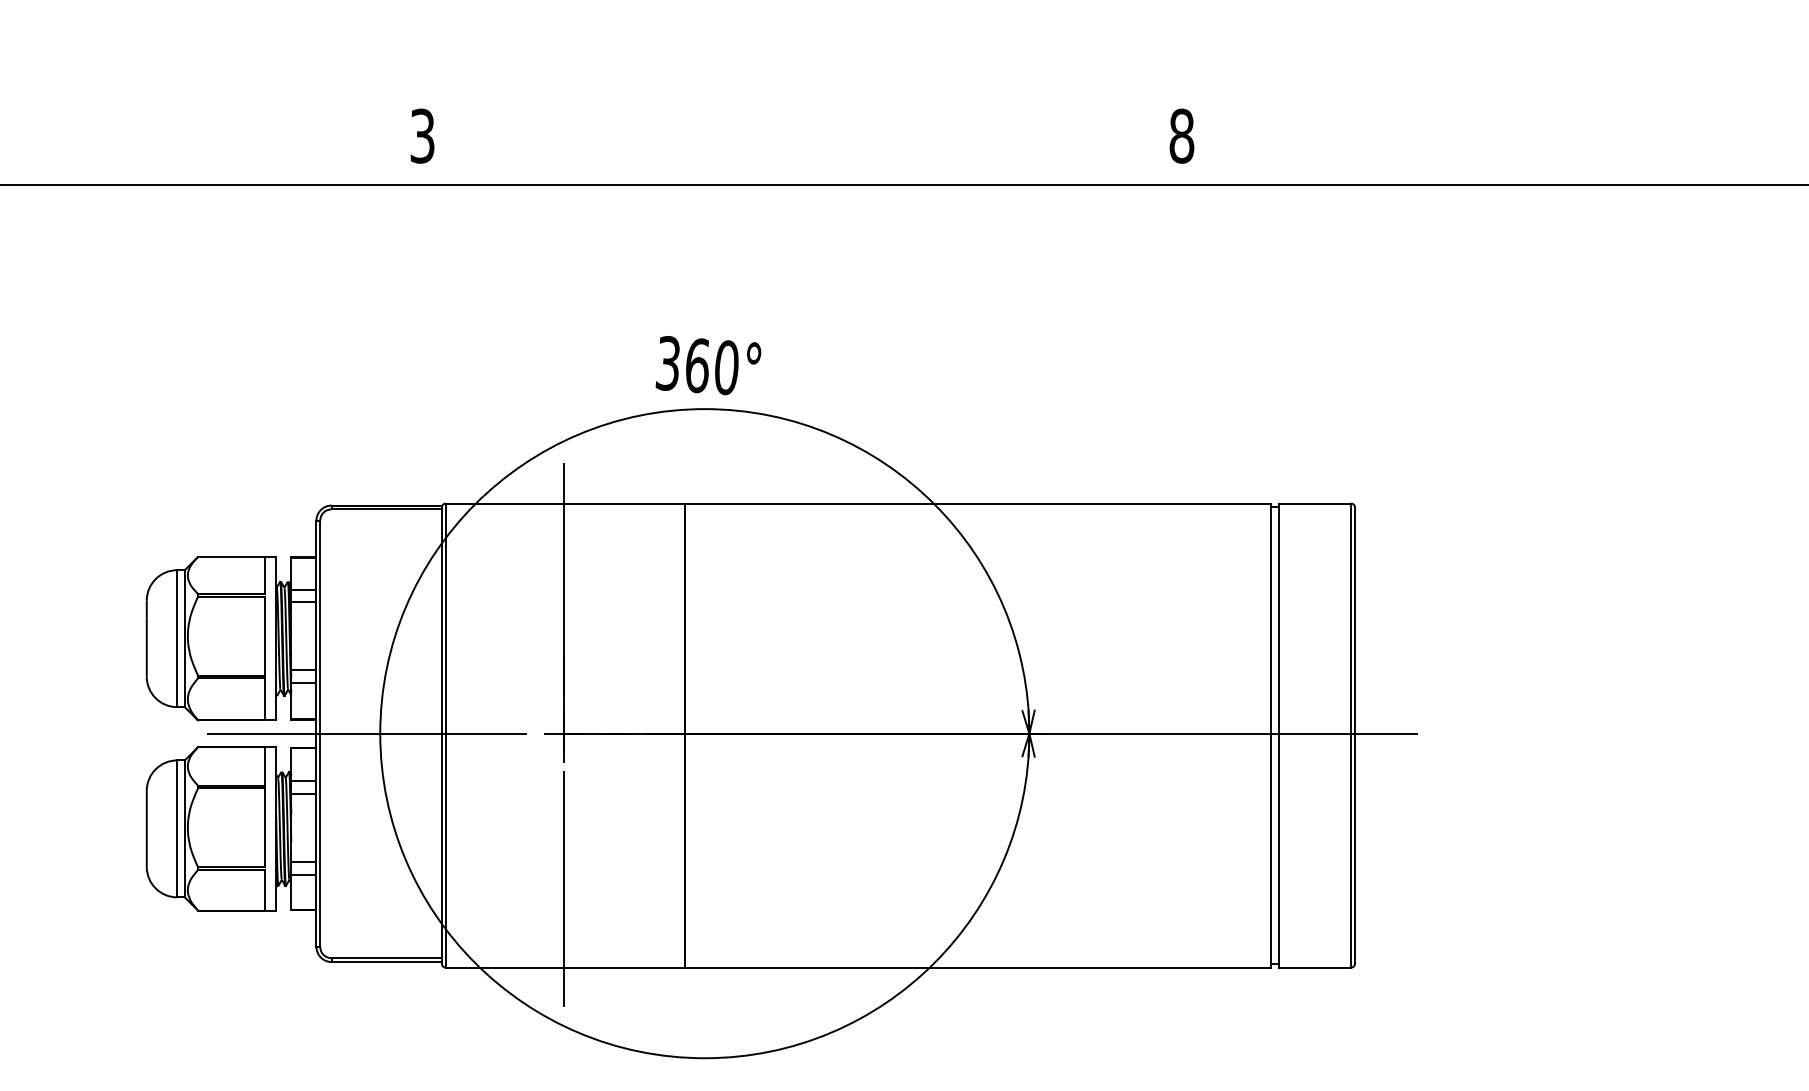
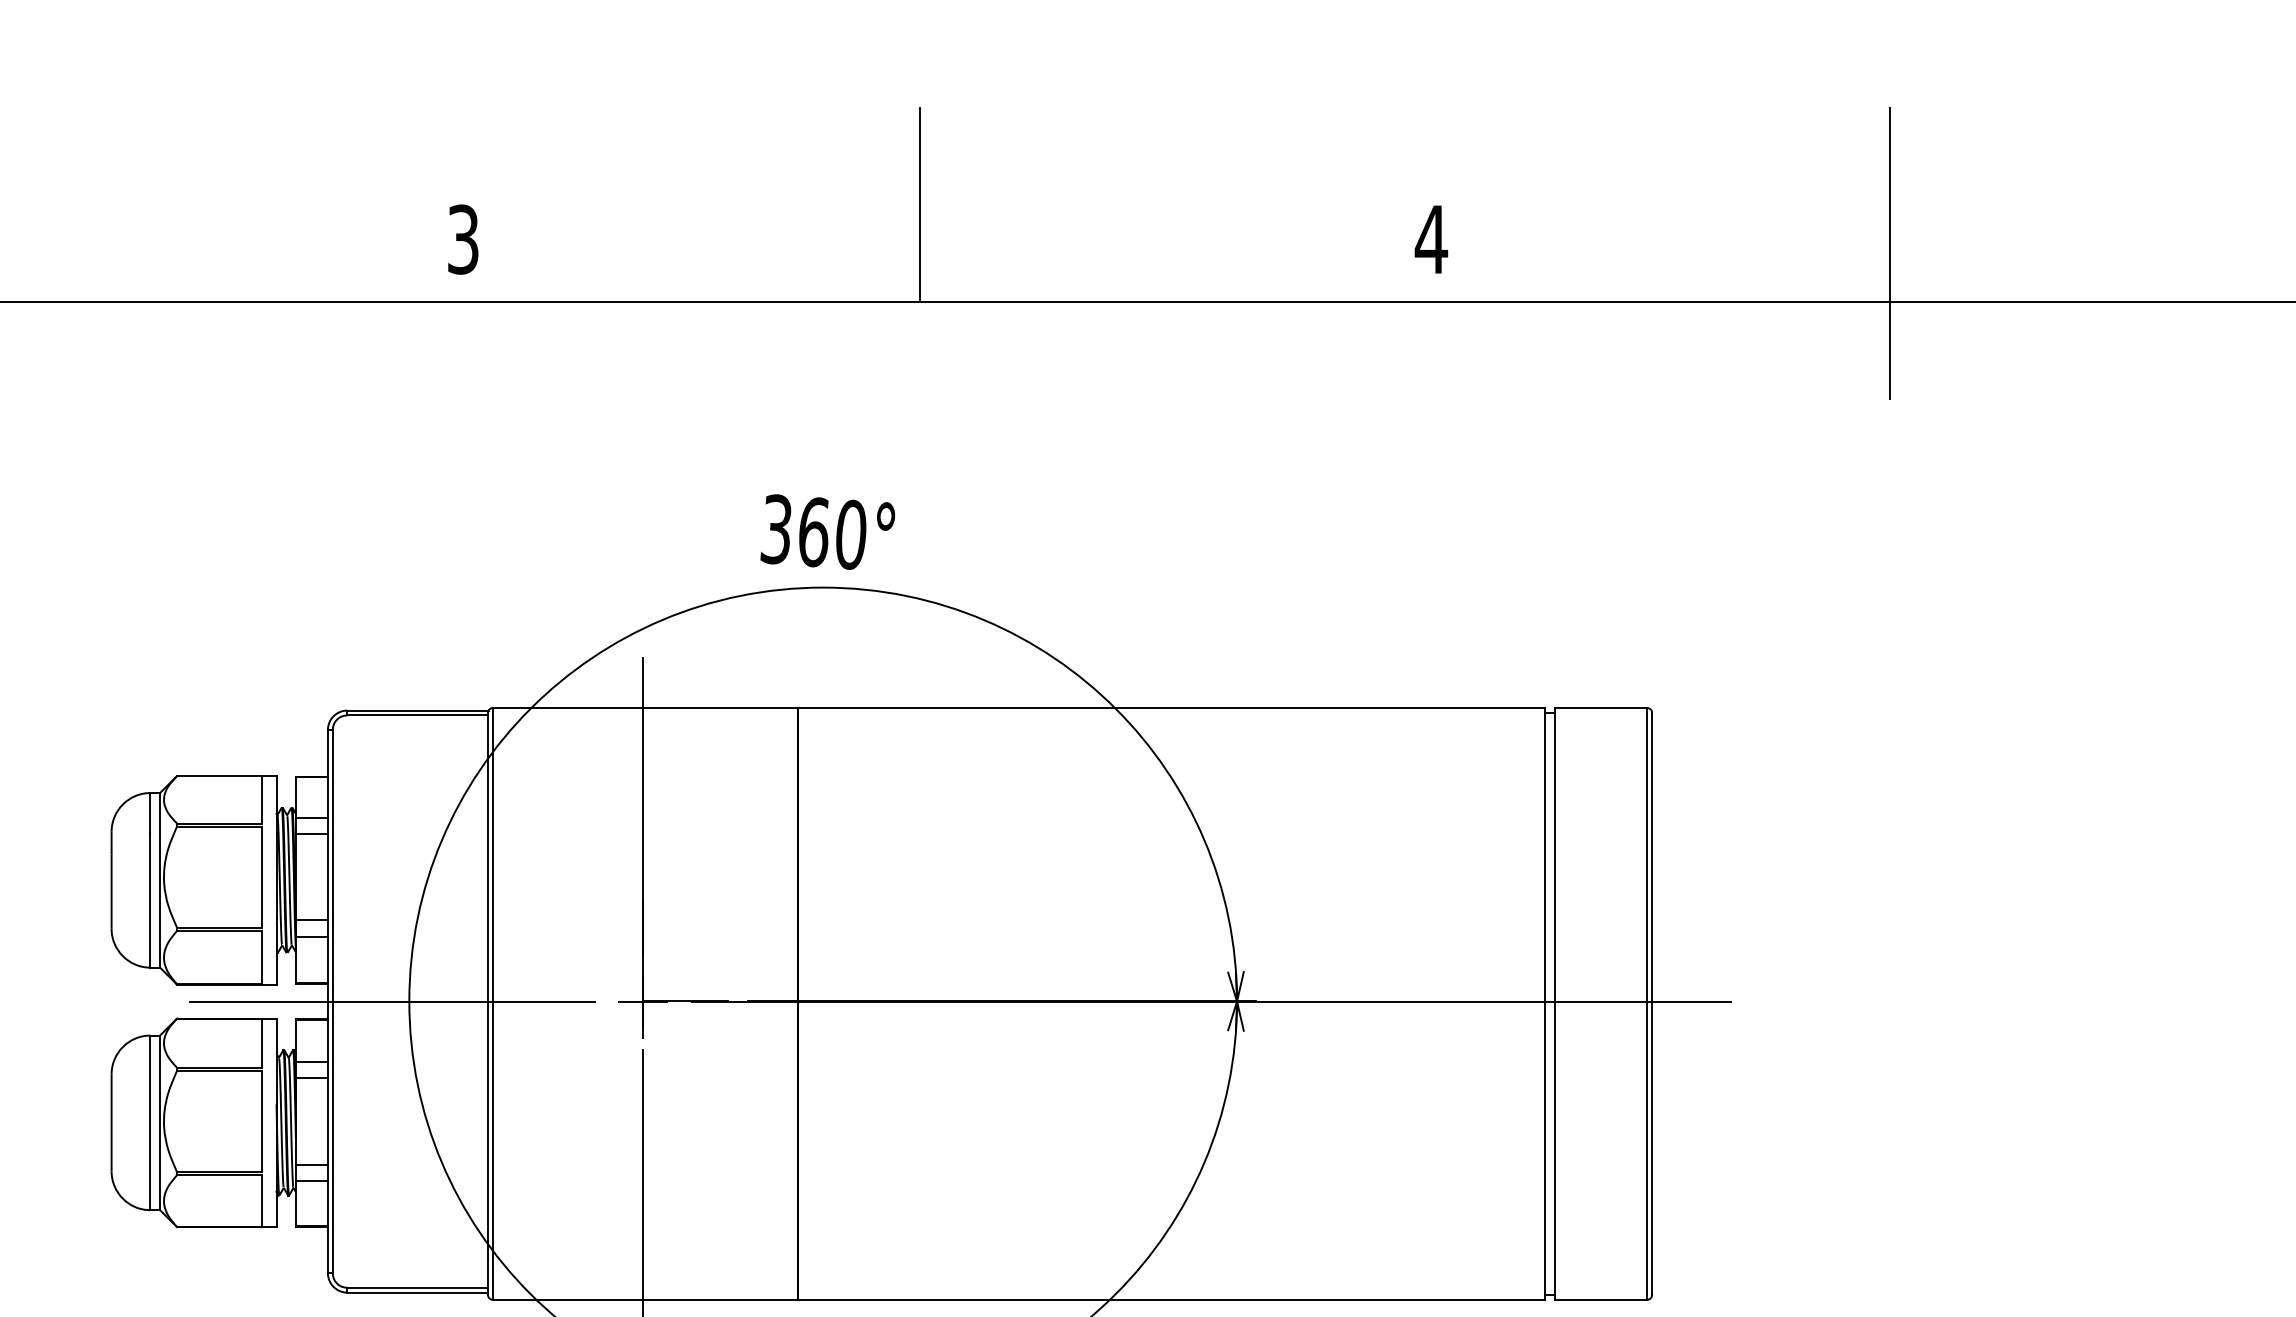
line: (780, 108) -> (919, 204), added
text: (1181, 135) -> (1430, 238), 8 -> 4
line: (1541, 146) -> (1890, 252), added

